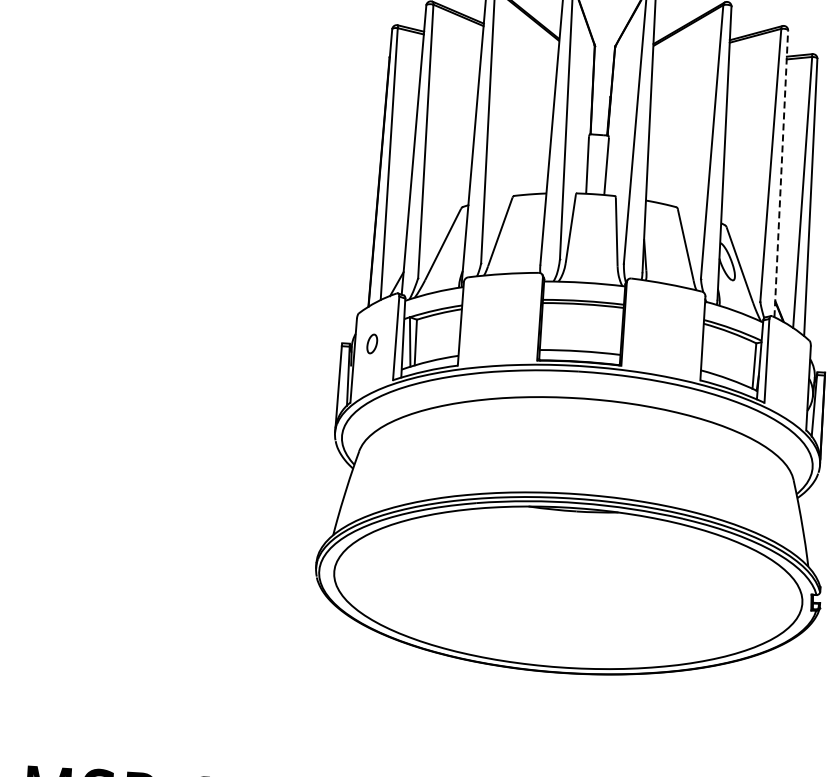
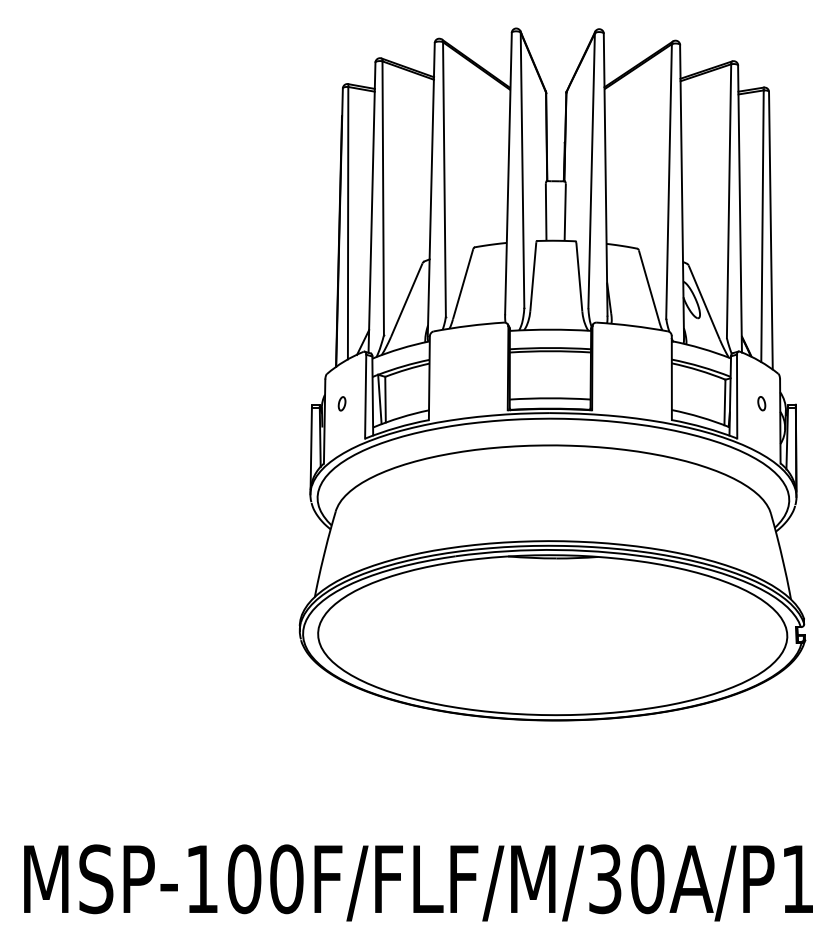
line: (781, 173) -> (740, 208), dashed -> solid
part: (371, 343) -> (341, 403), size x0.71
part: (790, 369) -> (761, 403), added

